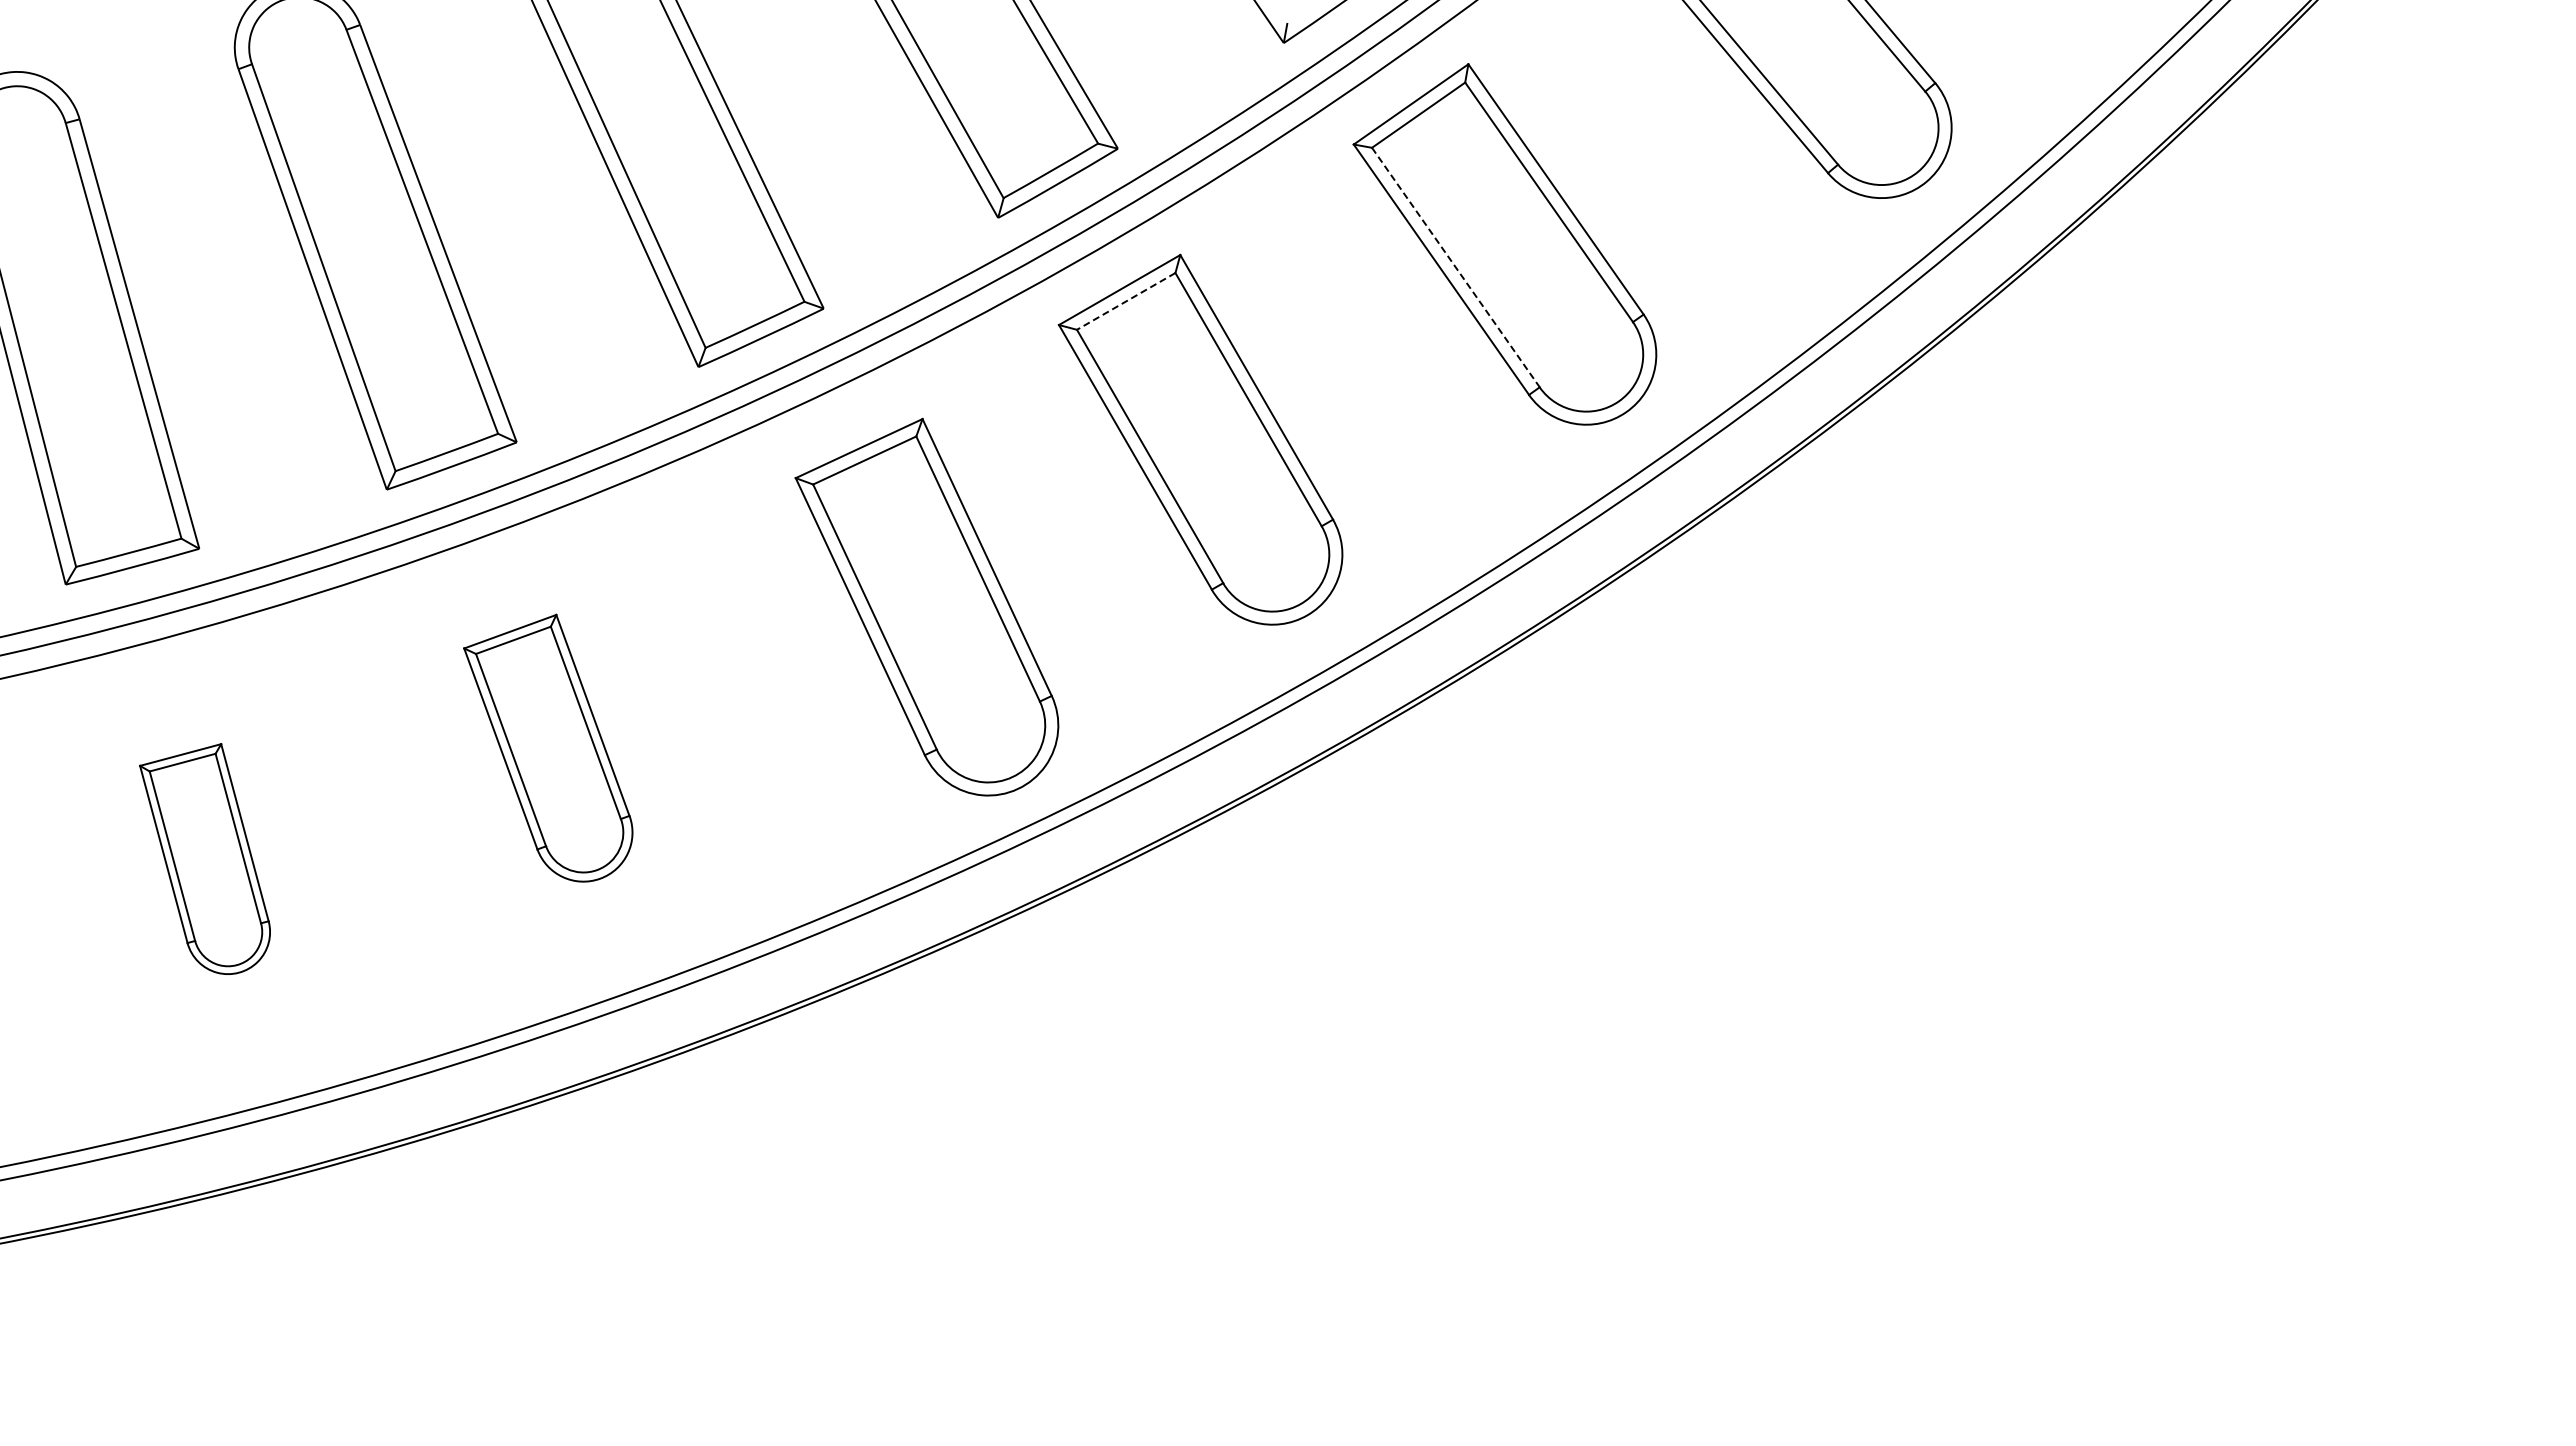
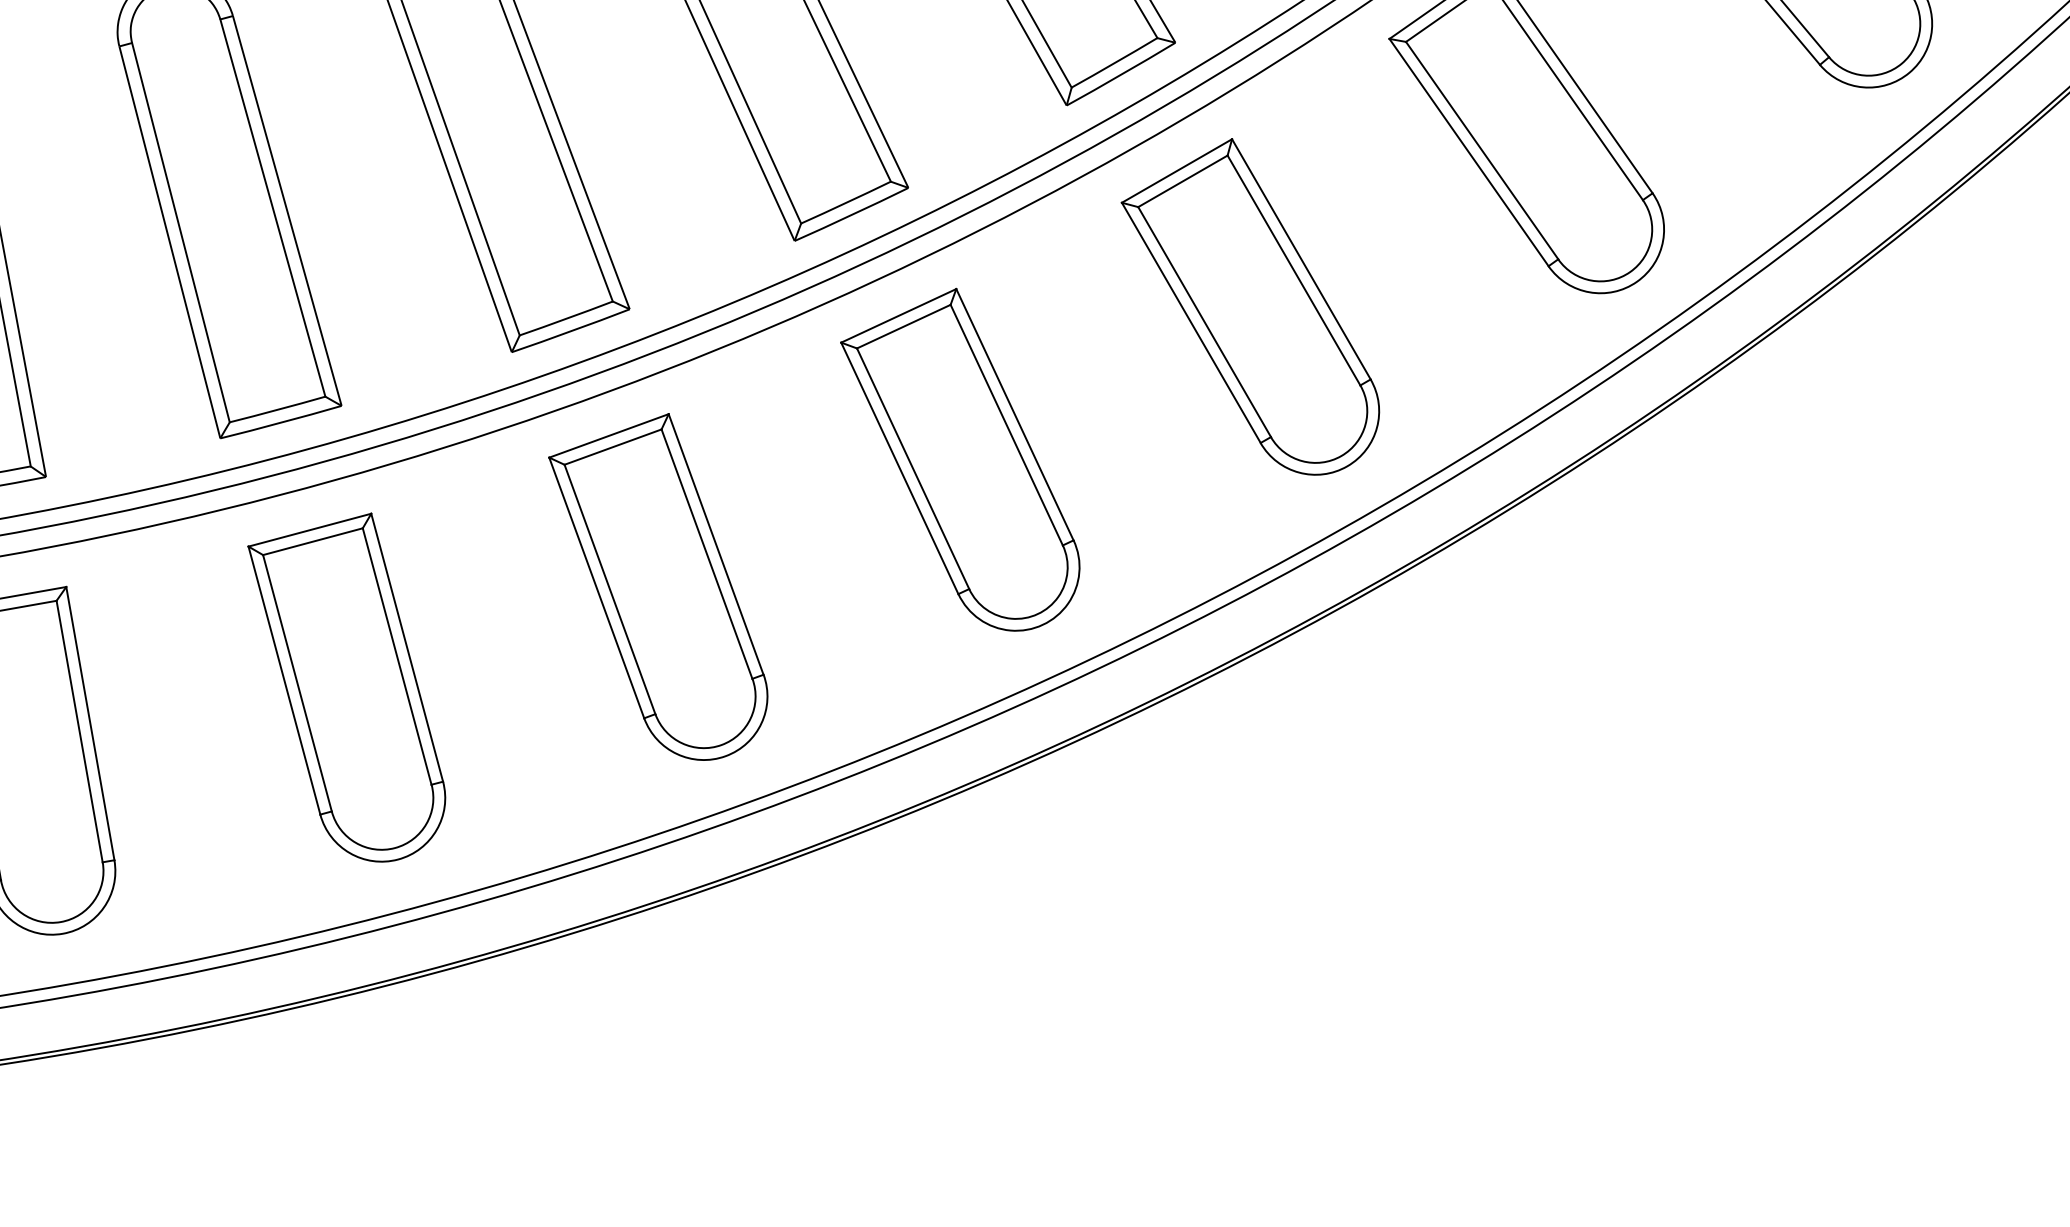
line: (1456, 267) -> (1482, 150), dashed -> solid
line: (1126, 301) -> (1183, 181), dashed -> solid
part: (926, 607) -> (959, 460), moved
part: (548, 747) -> (658, 586), size x1.43
part: (204, 858) -> (346, 687), size x1.67

